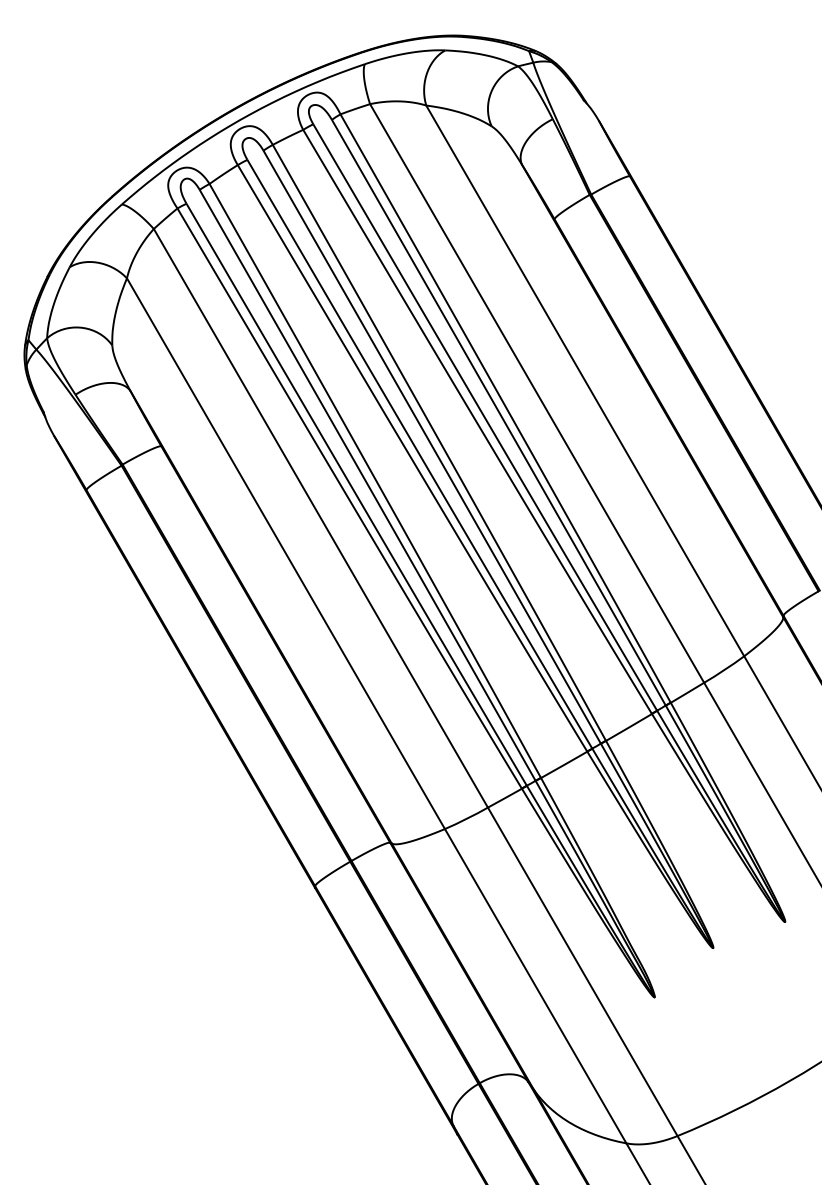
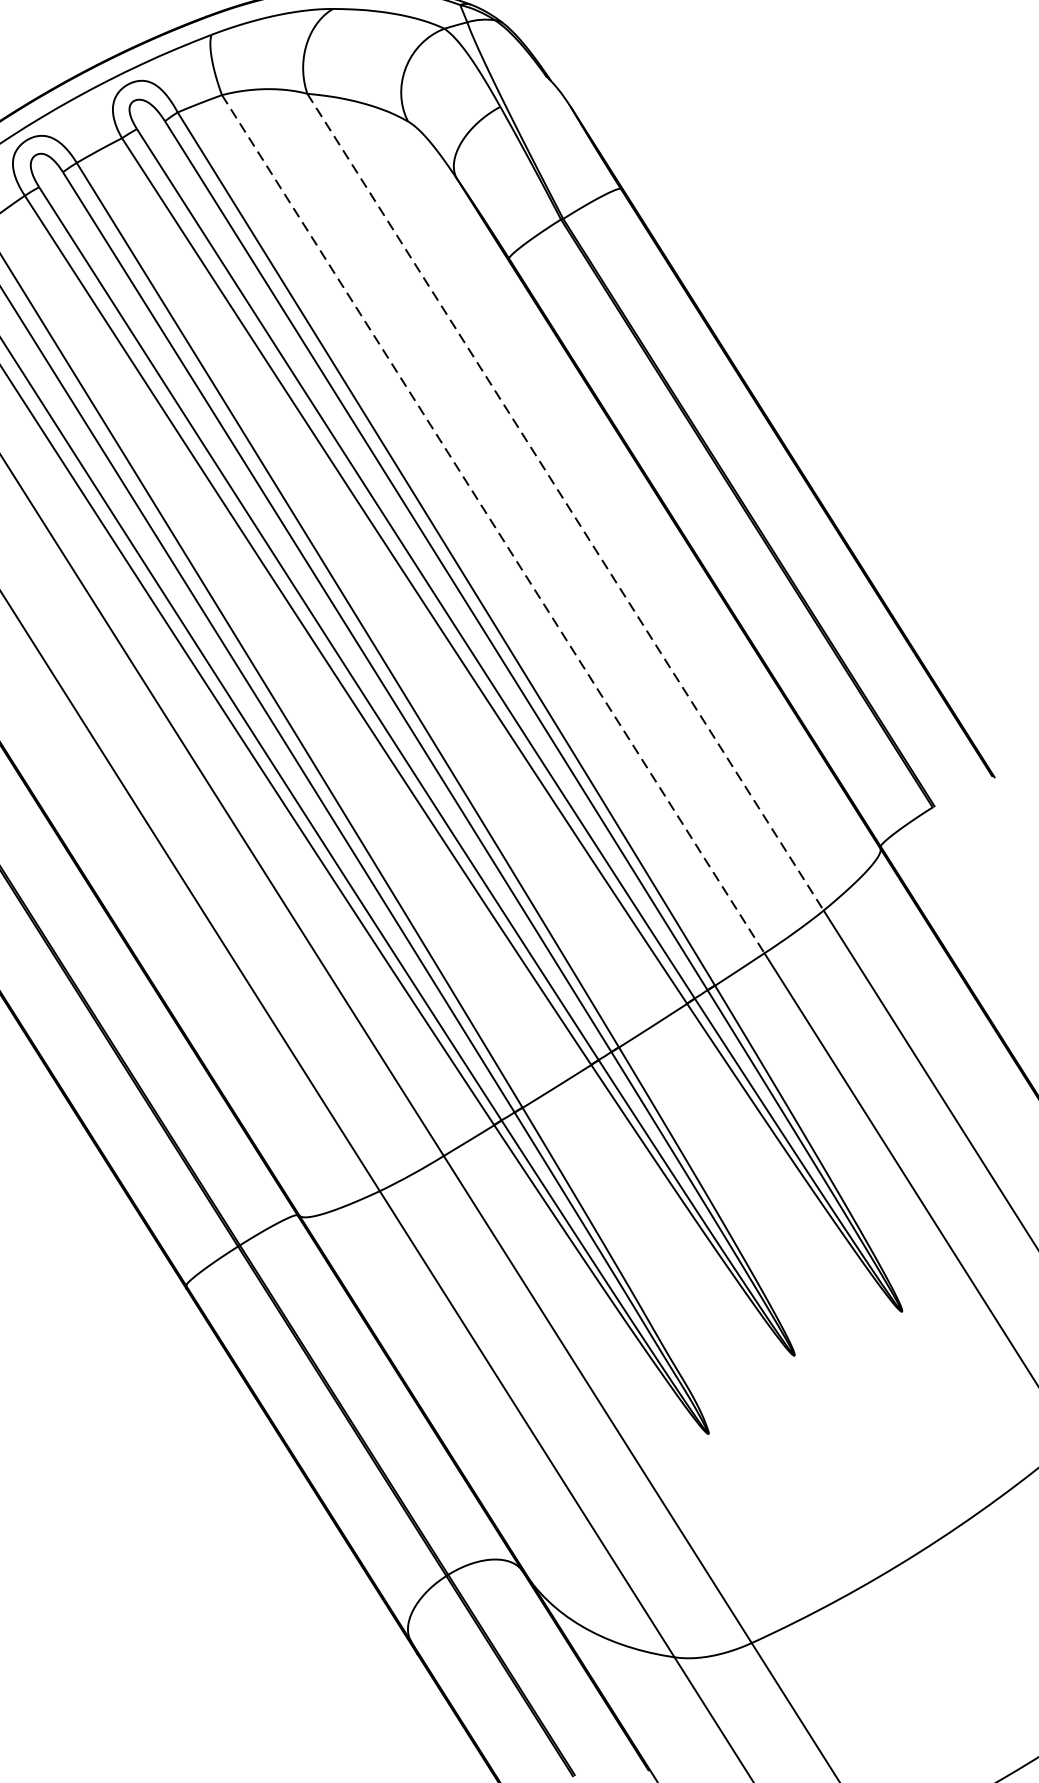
line: (585, 380) -> (565, 501), solid -> dashed
line: (537, 393) -> (493, 524), solid -> dashed

